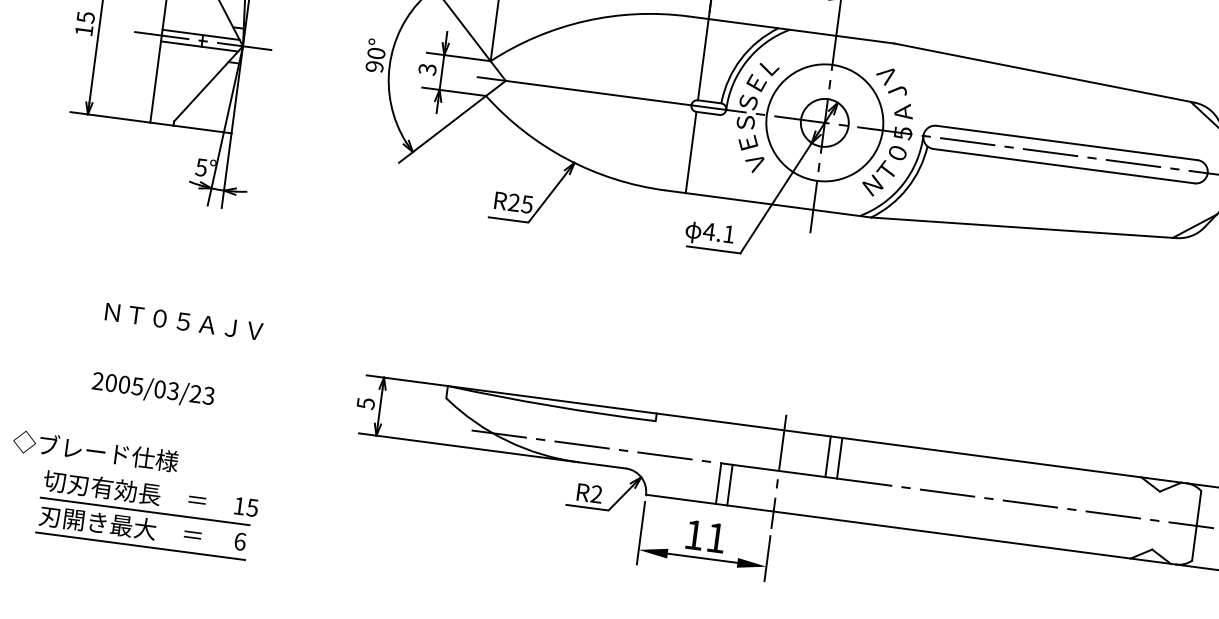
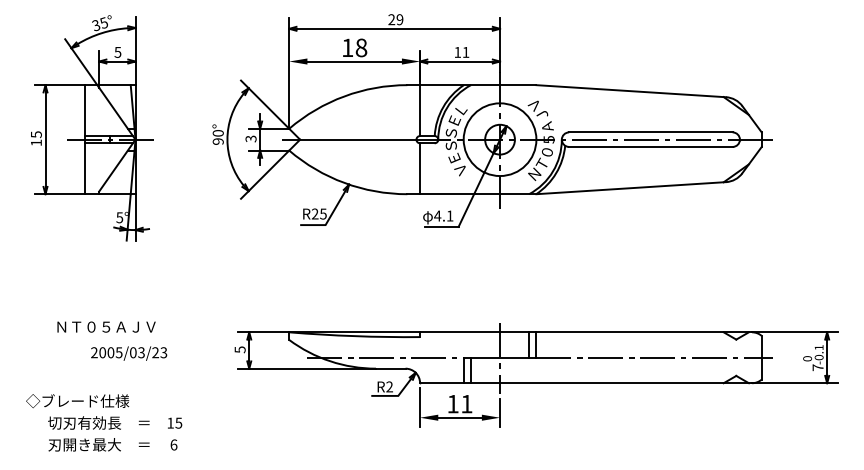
text: (184, 320) -> (106, 326), moved
text: (153, 389) -> (129, 353), moved
line: (144, 511) -> (112, 434), removed
line: (139, 545) -> (112, 455), removed

